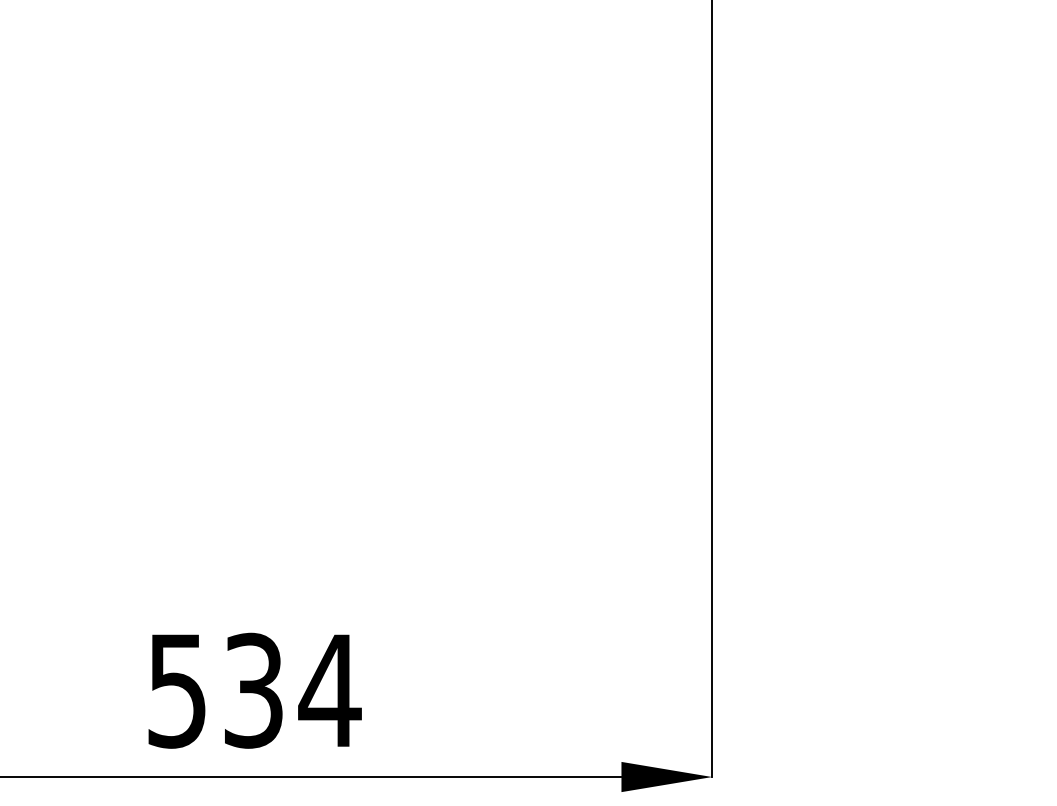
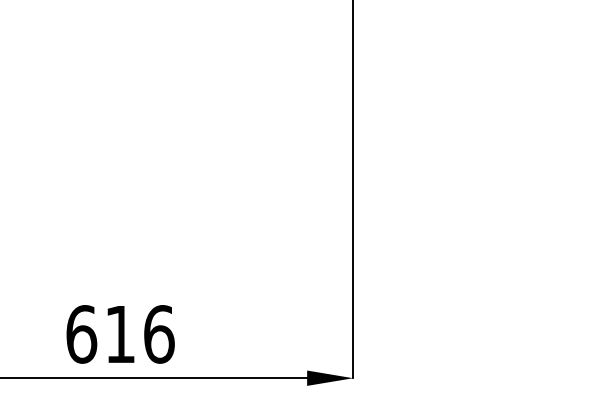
text: (253, 690) -> (120, 334), 534 -> 616

